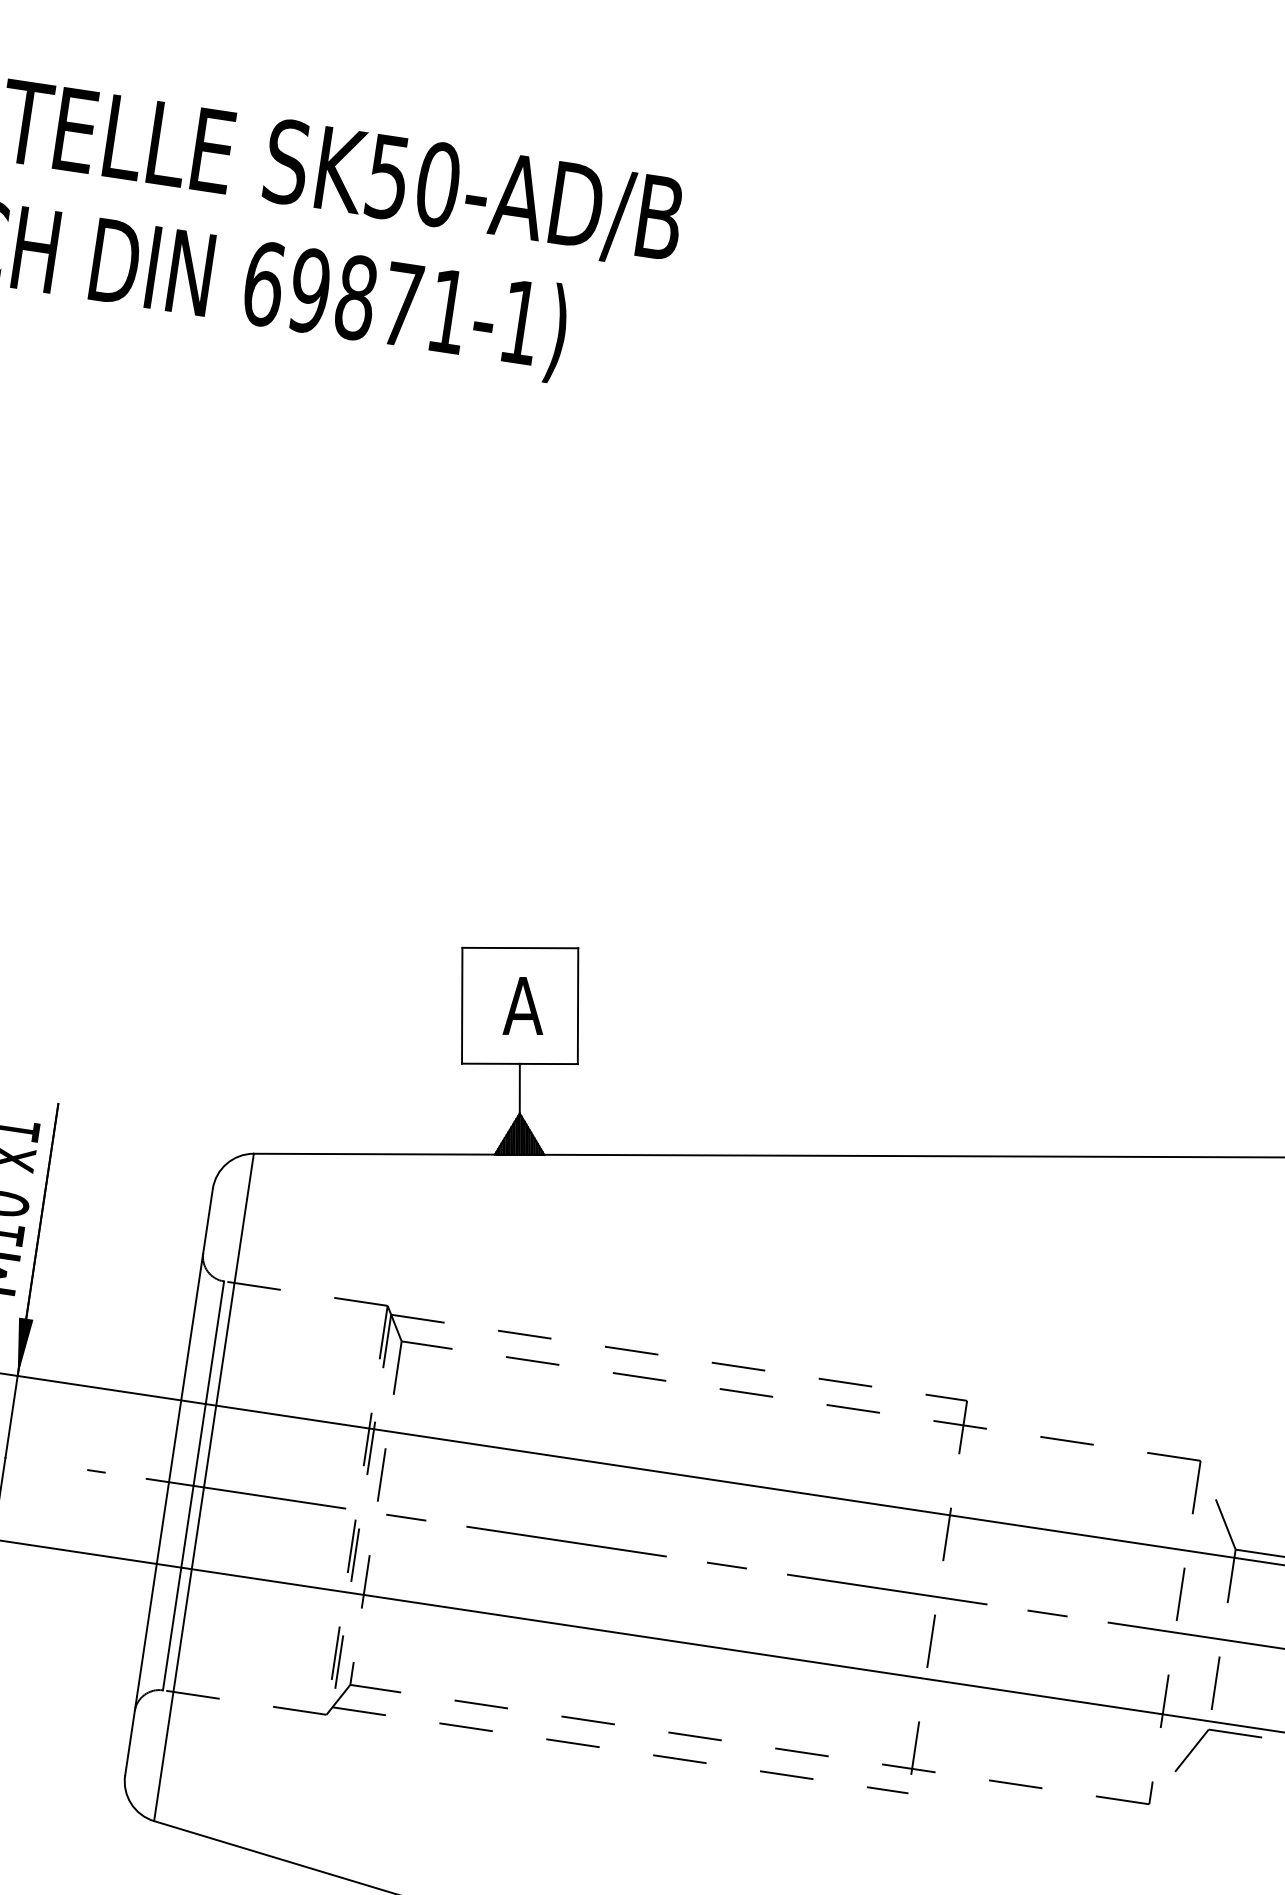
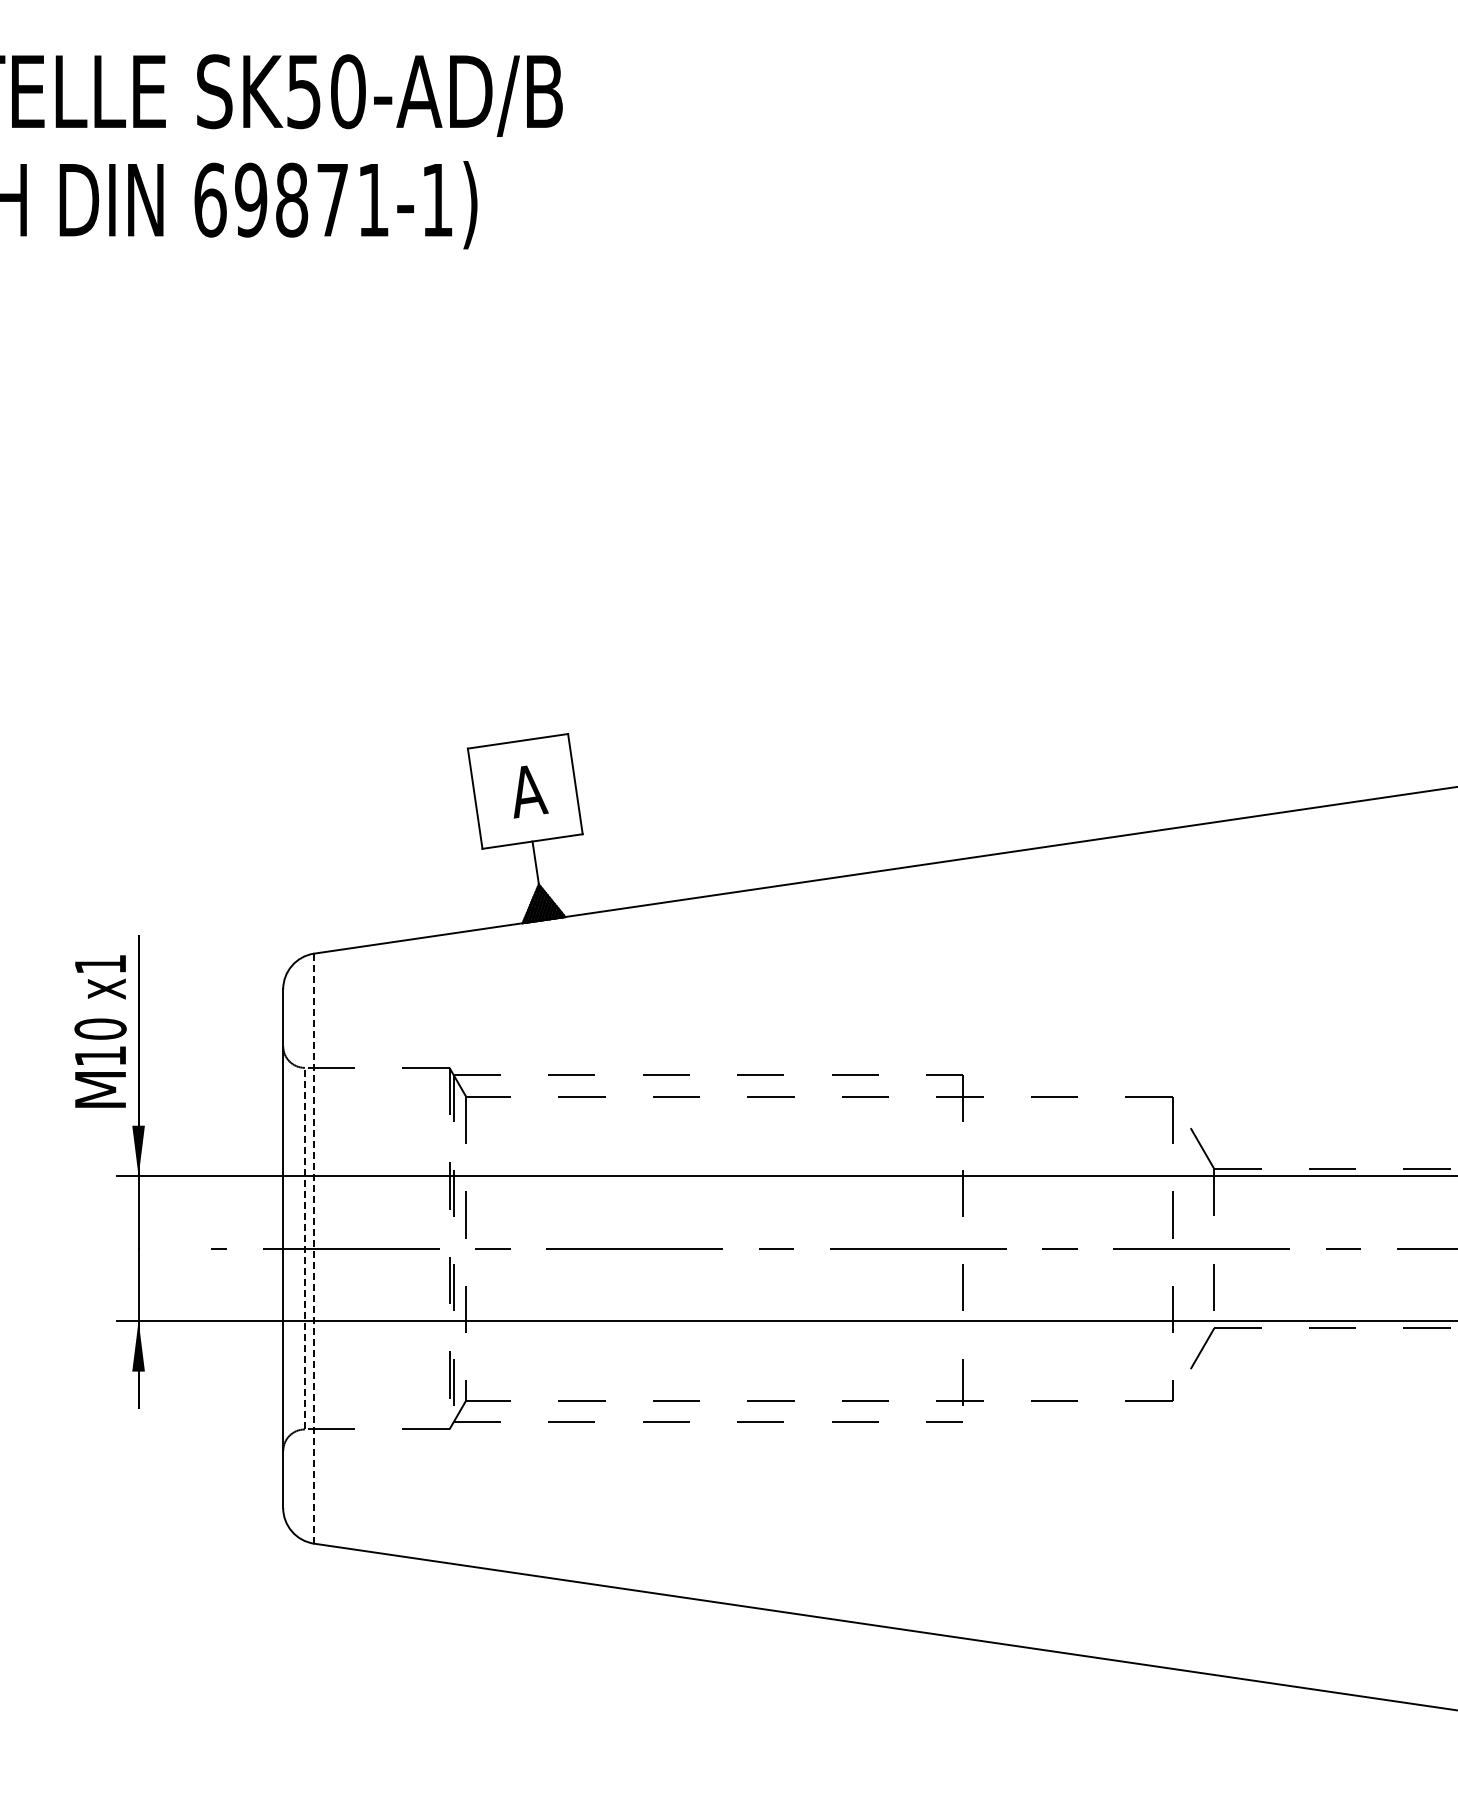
line: (193, 1485) -> (304, 1248), solid -> dashed
line: (204, 1488) -> (314, 1249), solid -> dashed

